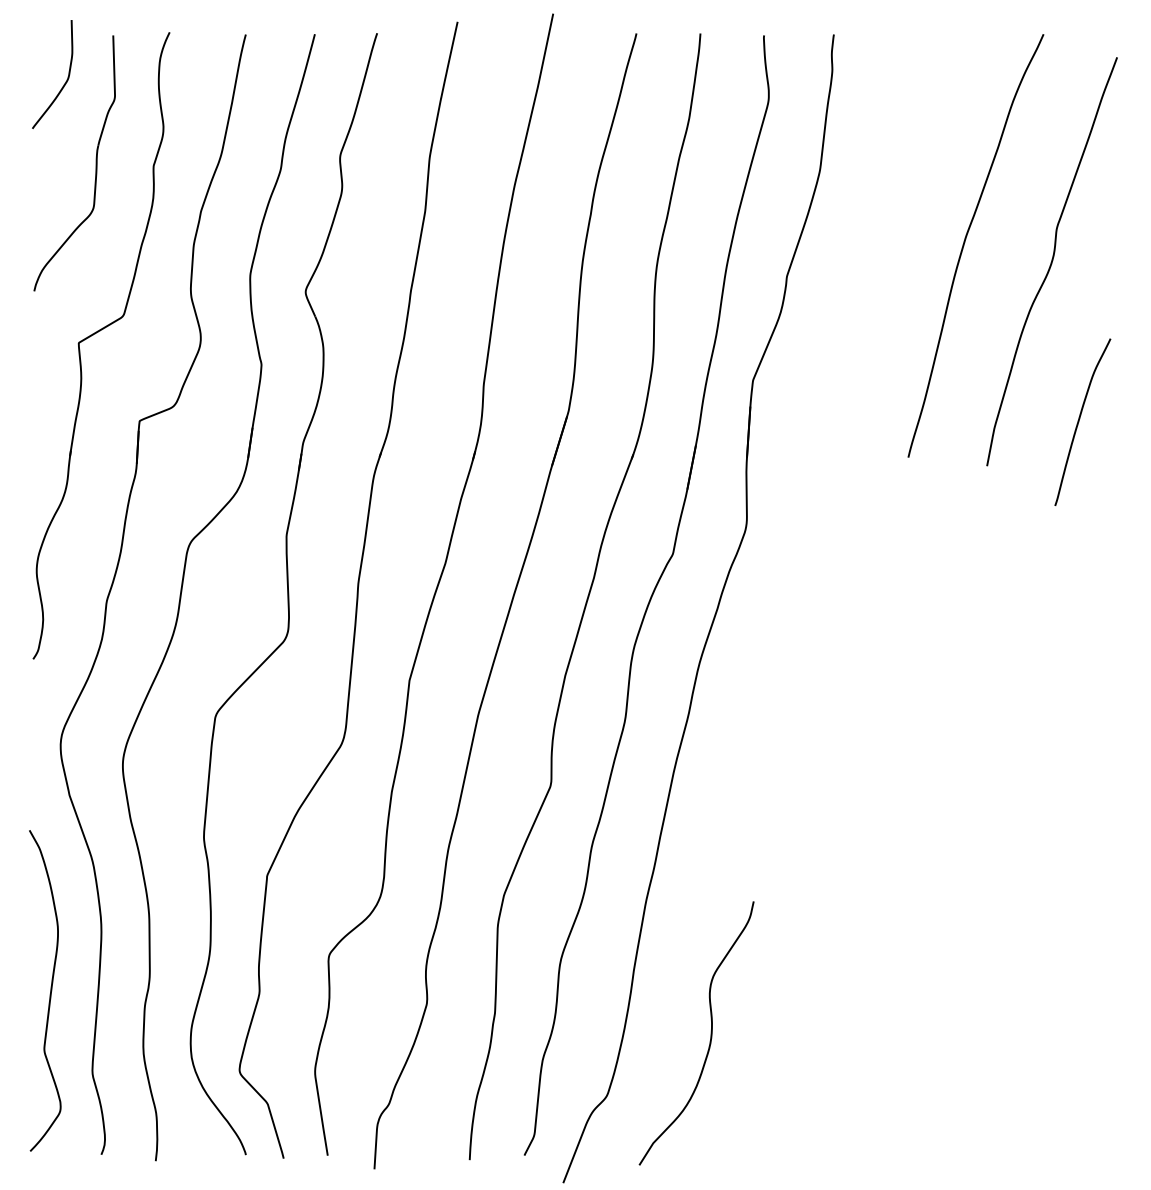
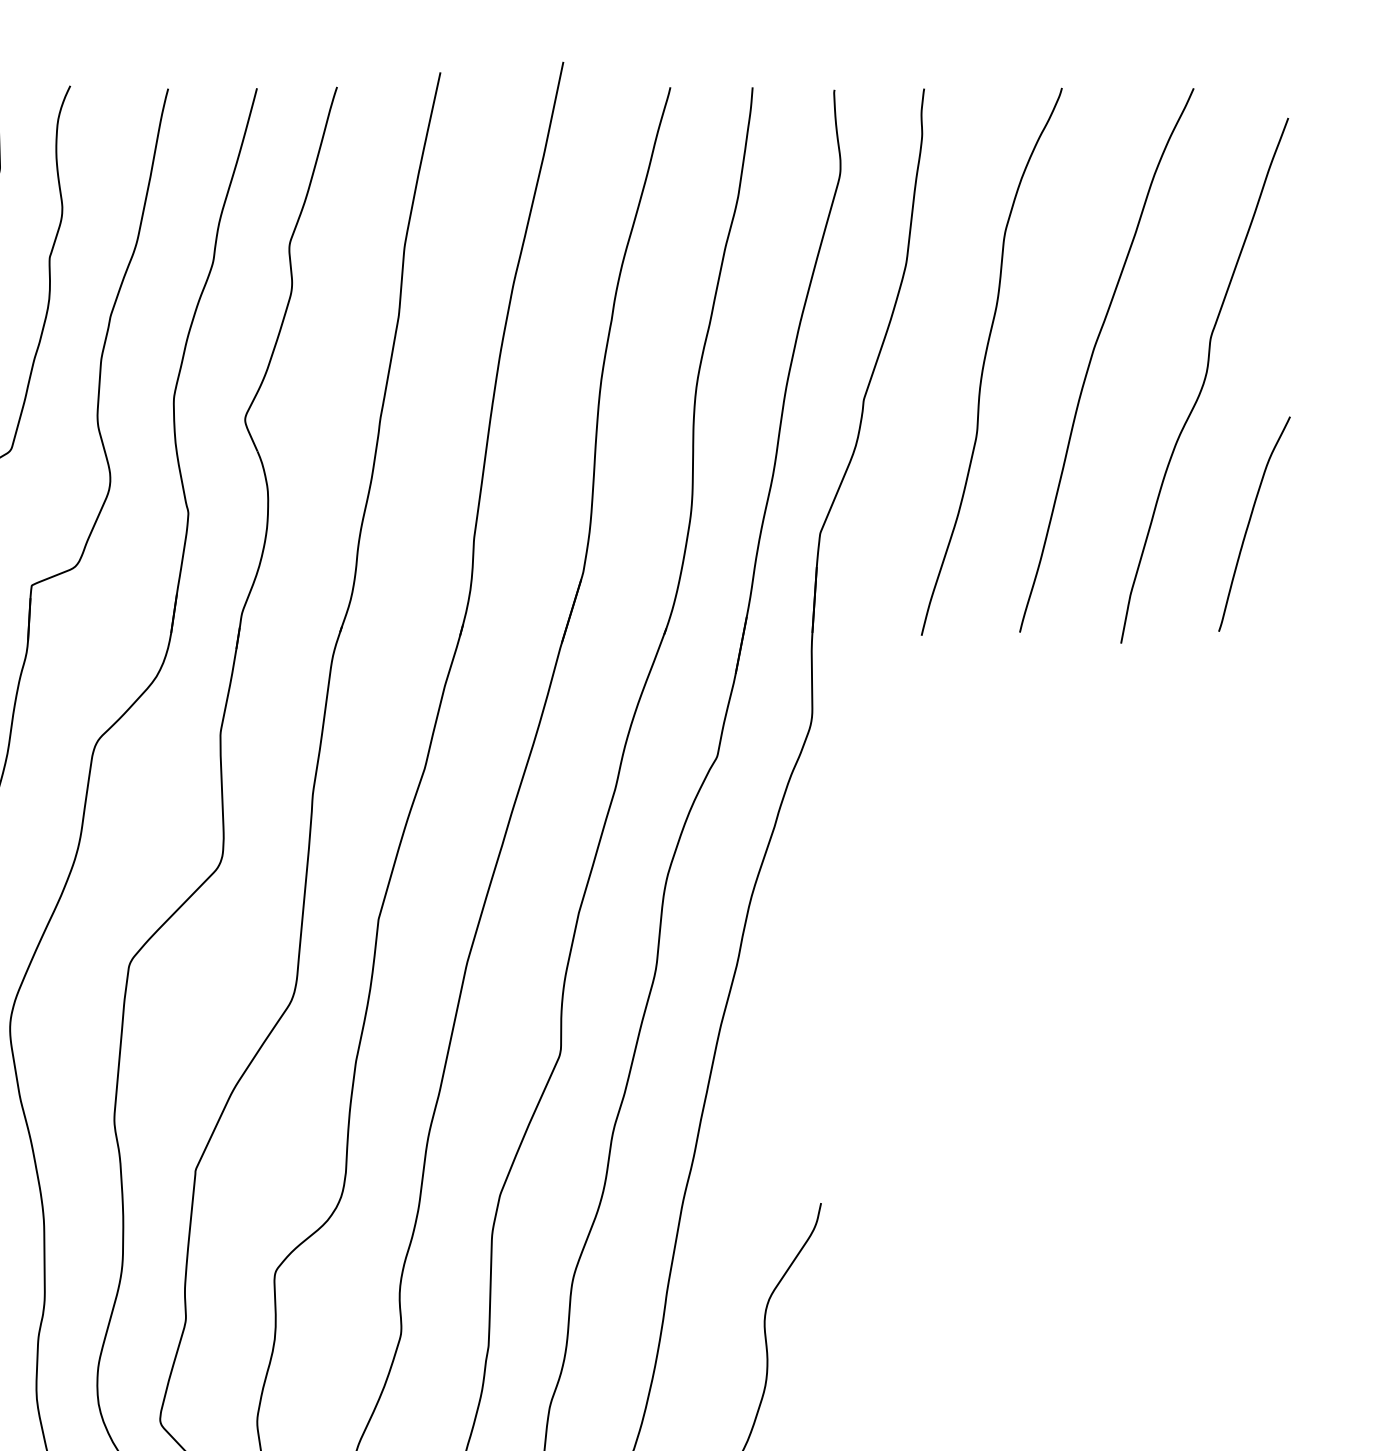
curve: (882, 243) -> (986, 357), added
curve: (1079, 421) -> (1250, 523), moved

